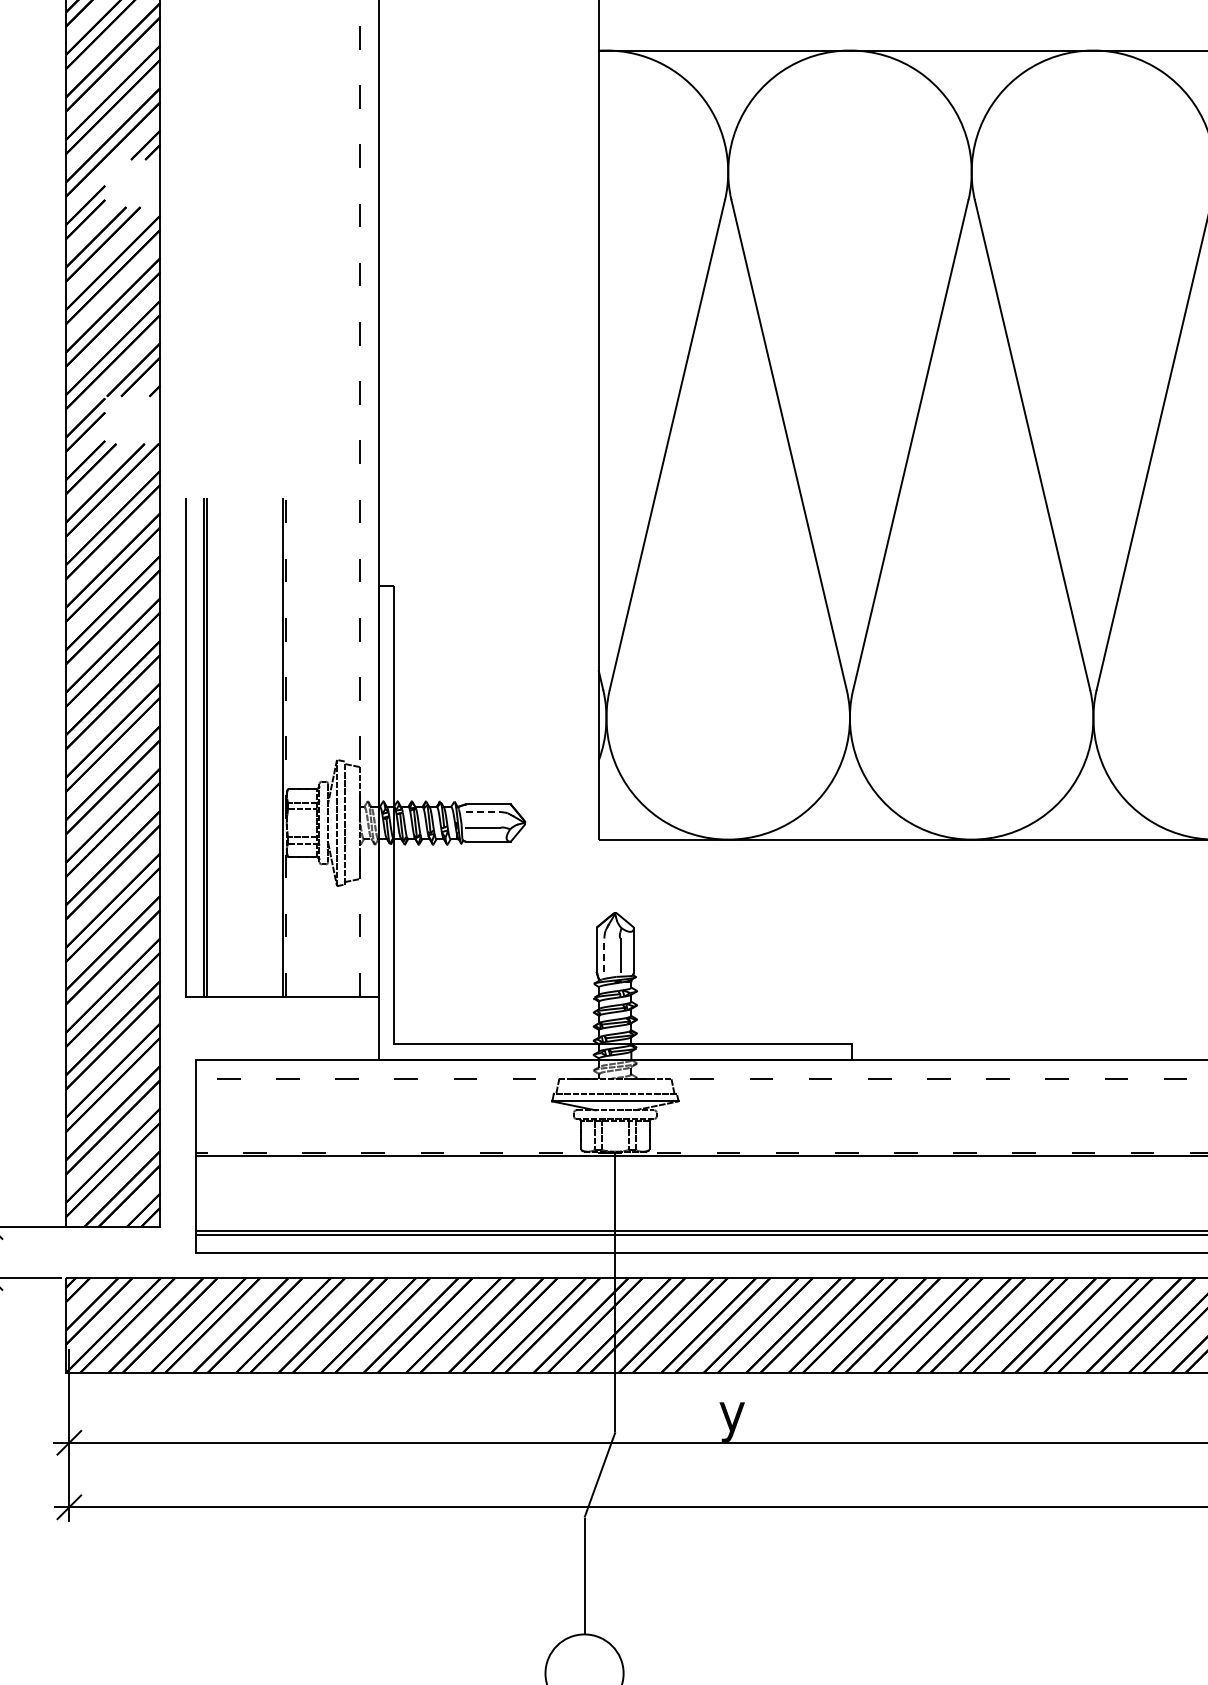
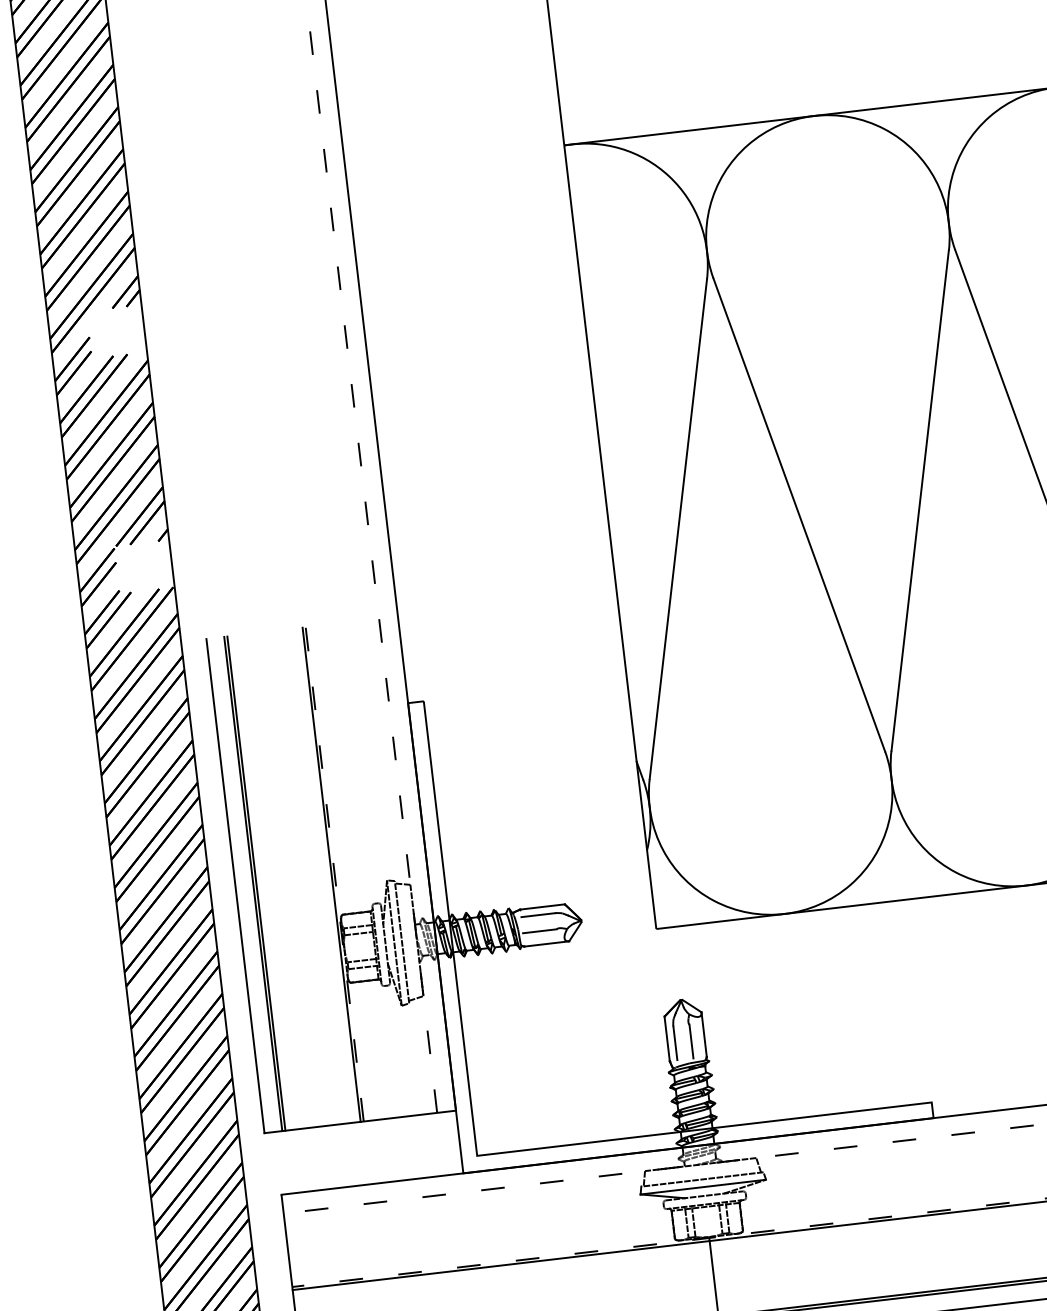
line: (483, 812) -> (538, 915), dashed -> solid
line: (604, 955) -> (675, 1043), dashed -> solid

